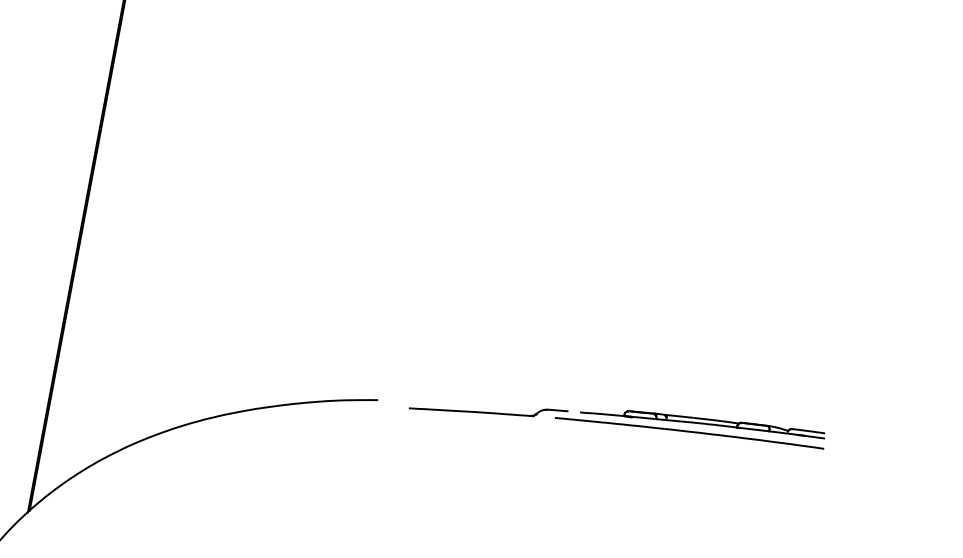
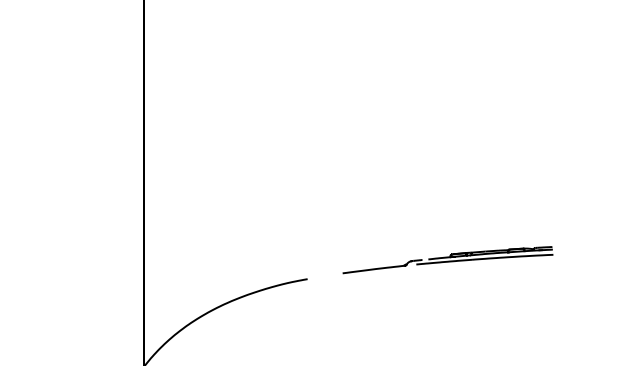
part: (616, 421) -> (447, 260), moved

